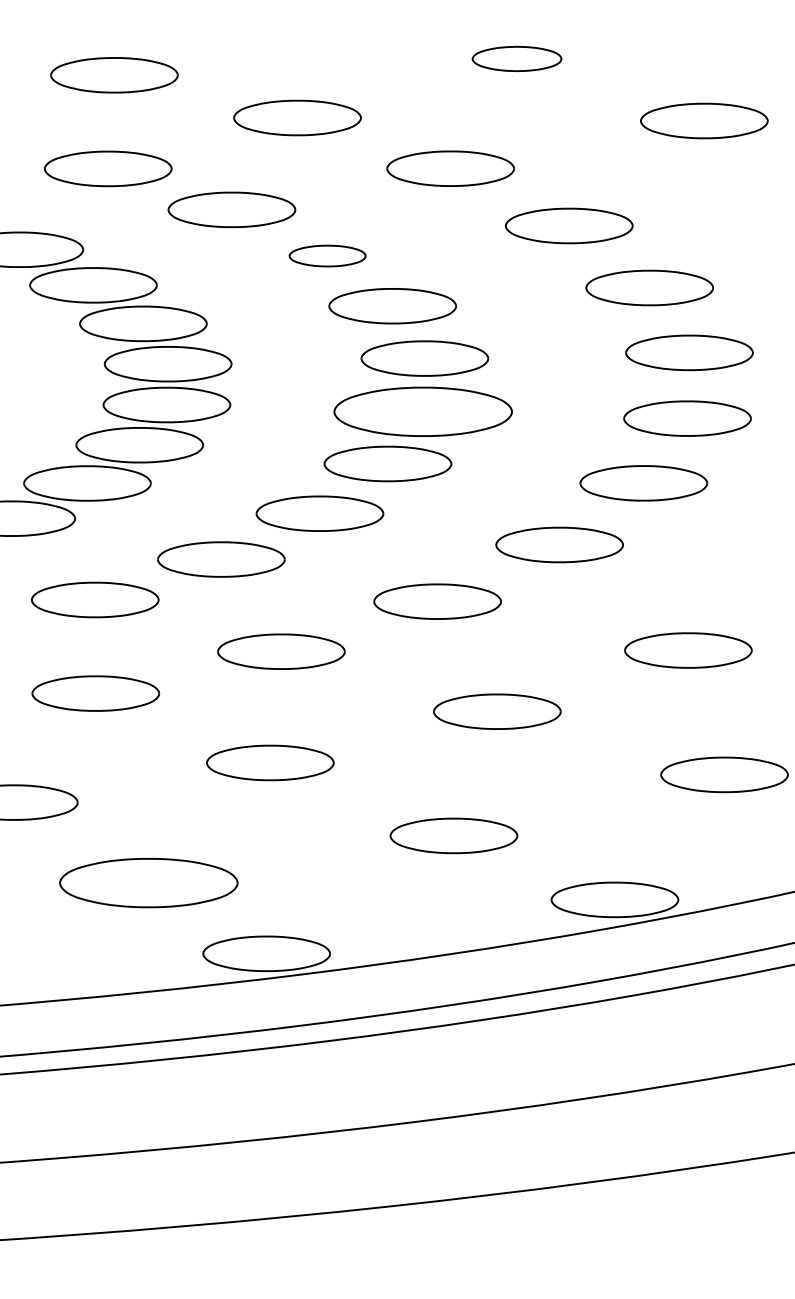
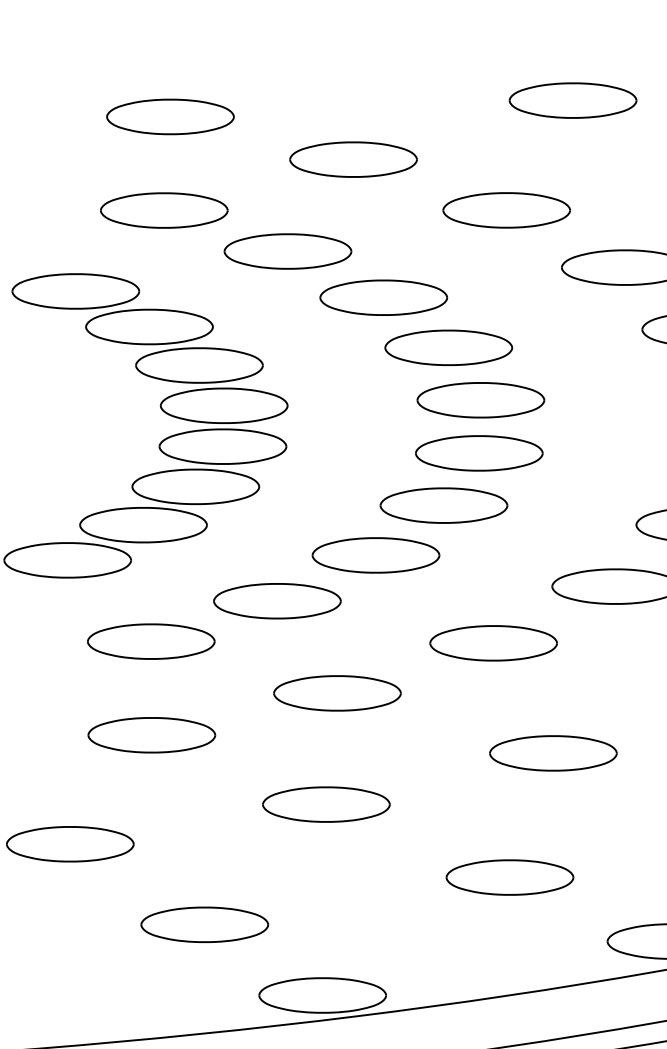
part: (516, 58) -> (572, 100), size x1.43
part: (327, 255) -> (383, 297), size x1.67
part: (423, 411) -> (479, 453), size x0.71
part: (148, 883) -> (204, 925), size x0.71

